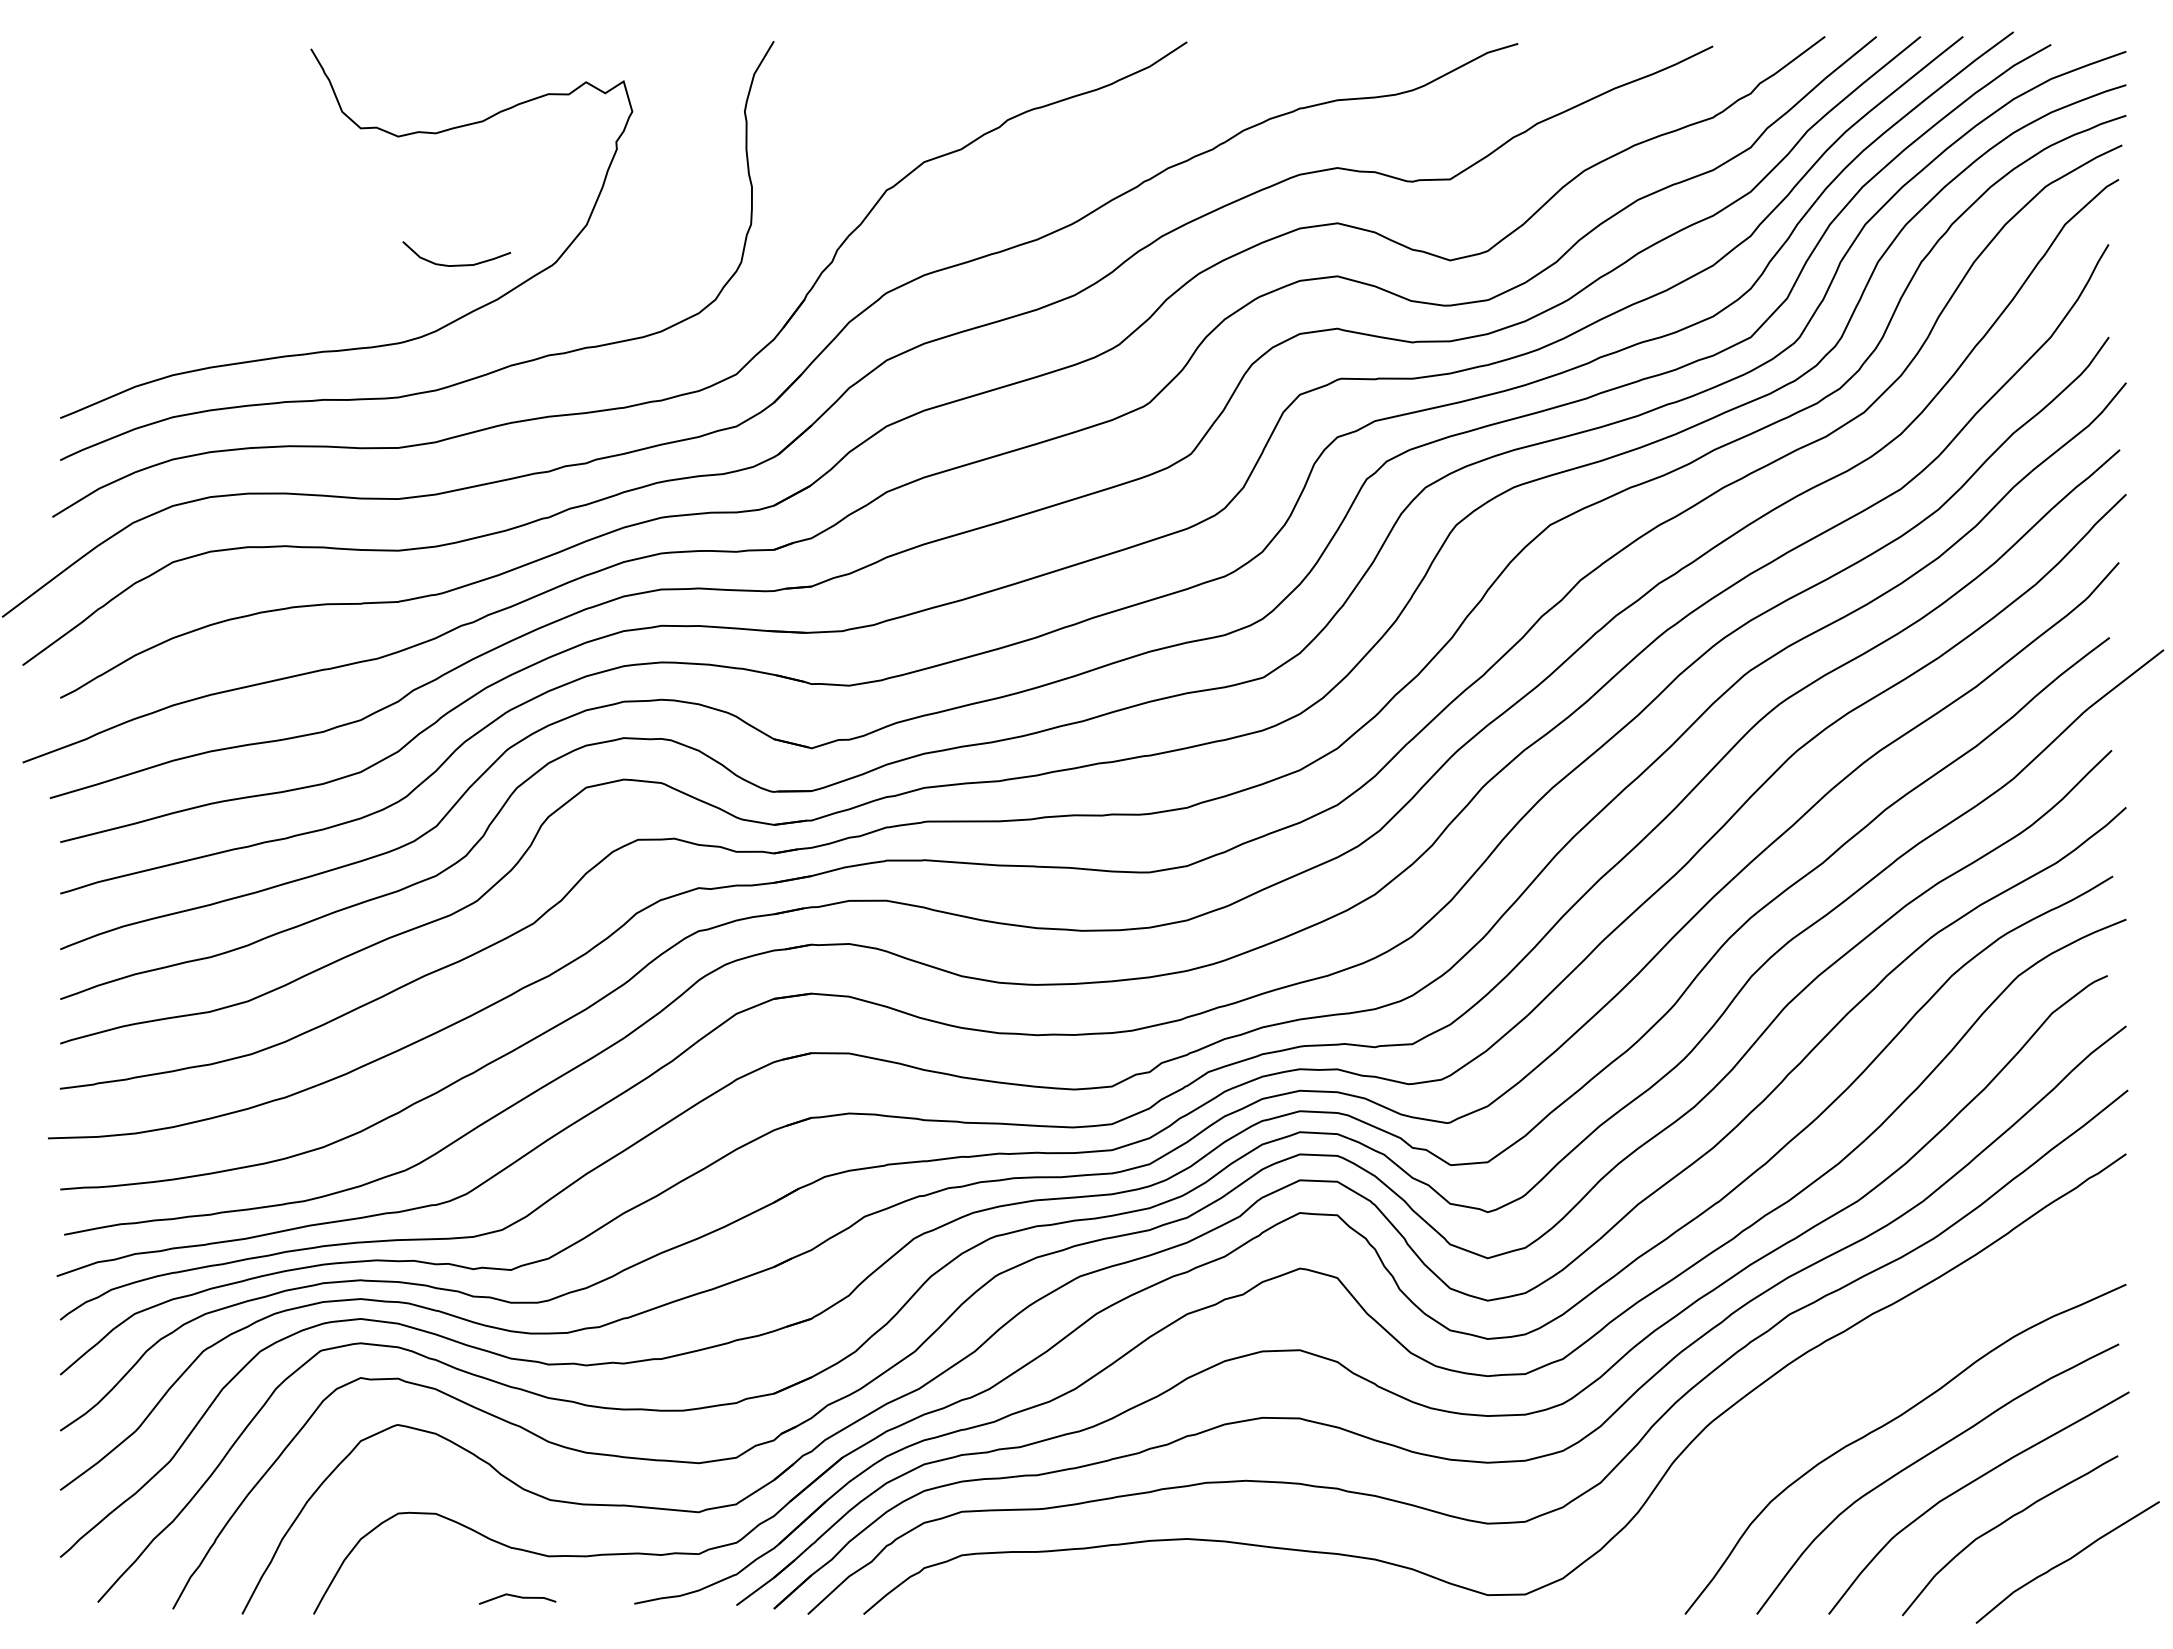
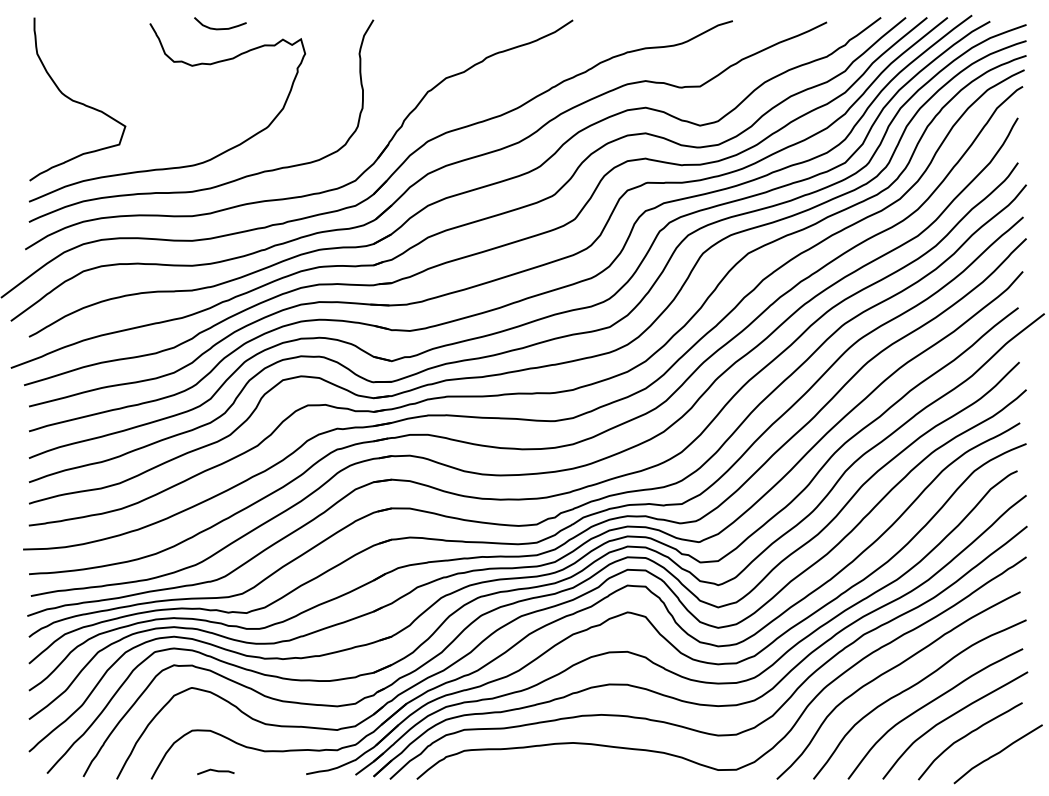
curve: (160, 210) -> (77, 101), added
curve: (456, 264) -> (220, 28), moved
curve: (1846, 1388) -> (891, 670), added
line: (516, 1598) -> (215, 771), moved

